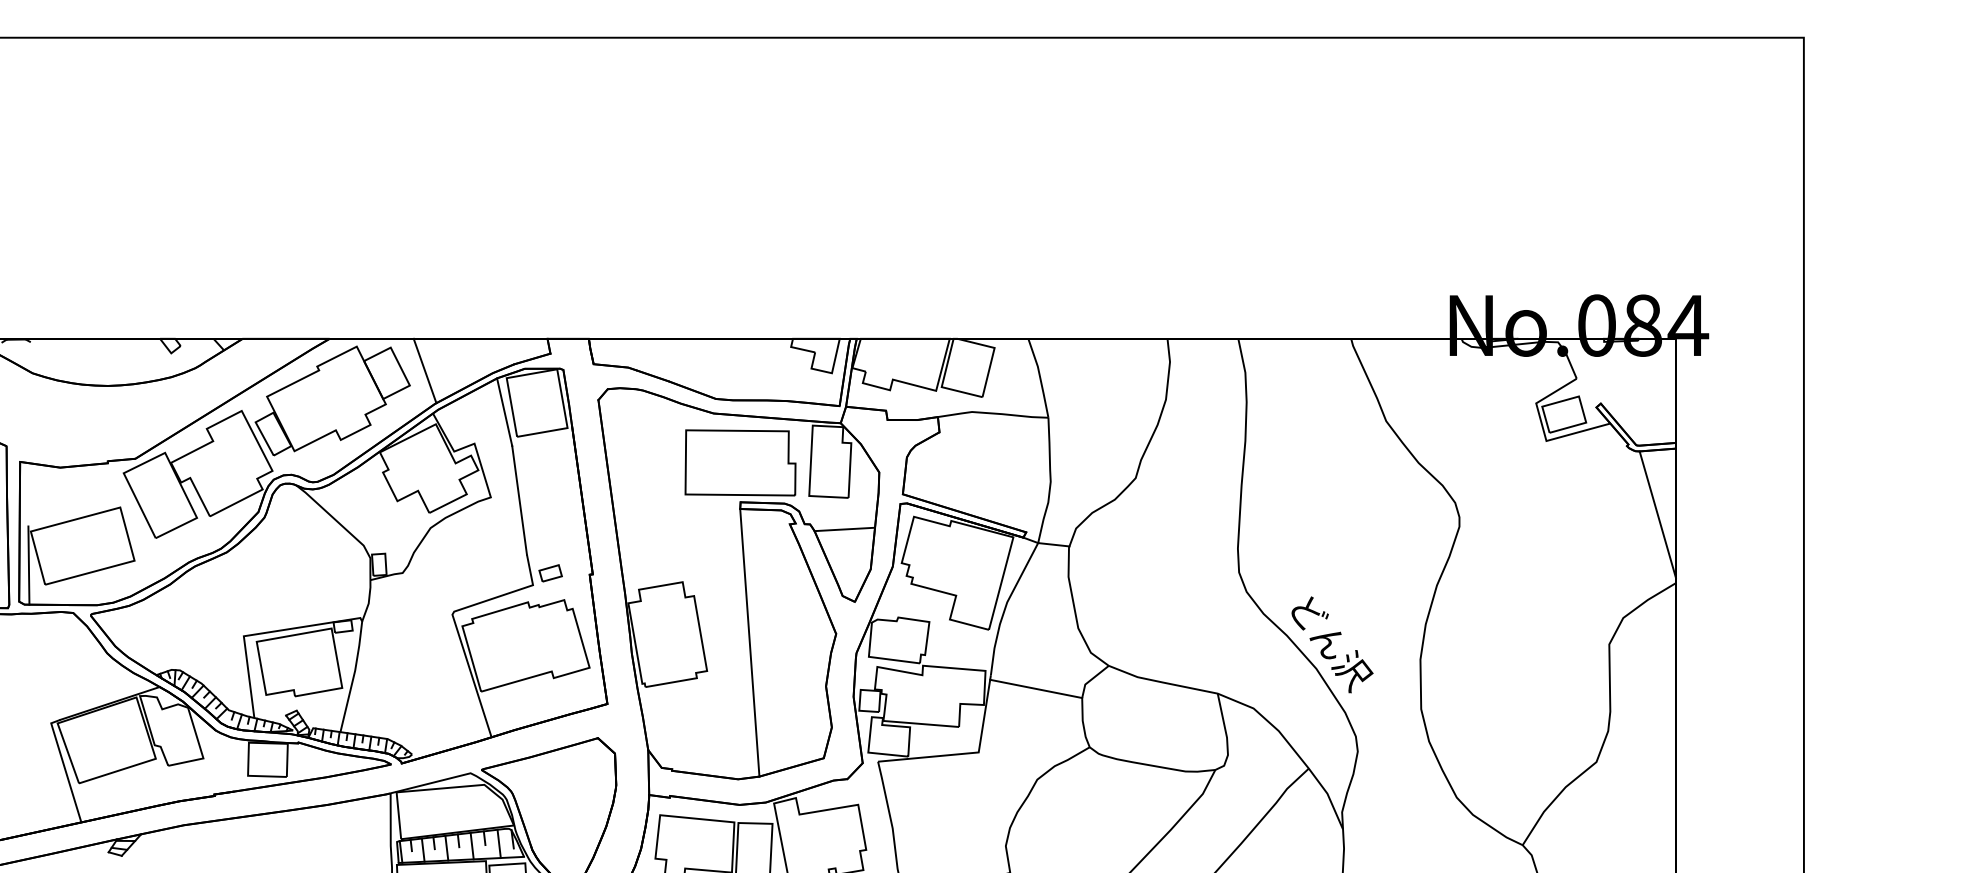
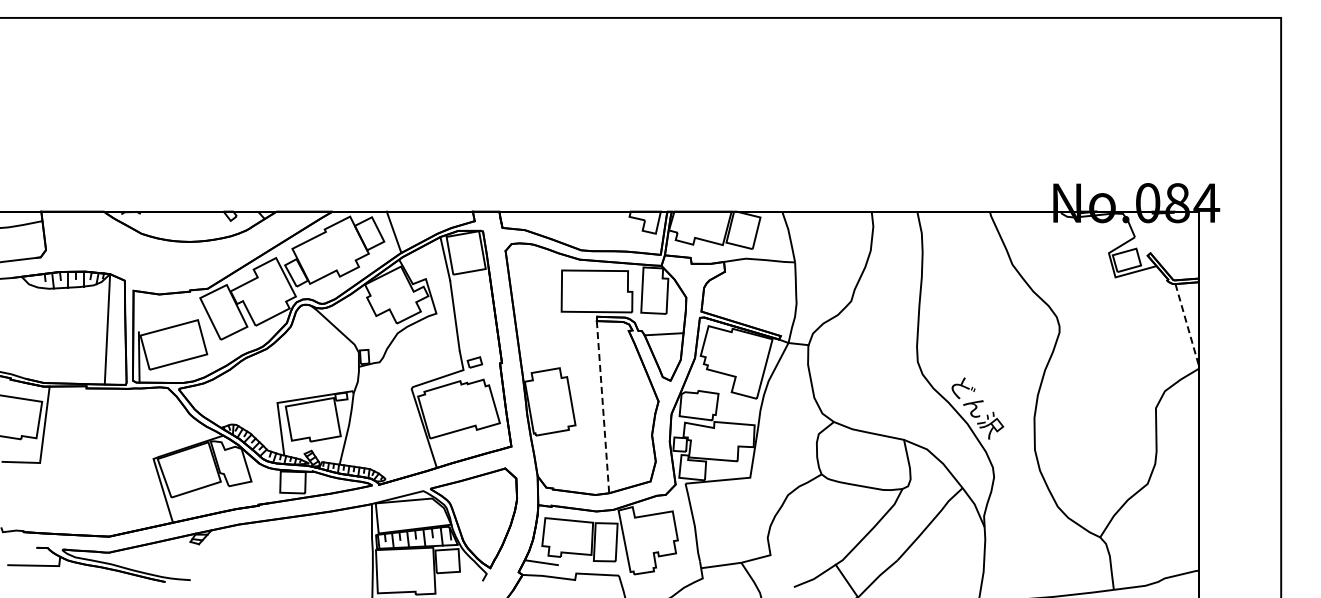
line: (1658, 515) -> (1187, 325), solid -> dashed
line: (750, 643) -> (603, 407), solid -> dashed
line: (1035, 688) -> (786, 436), removed

